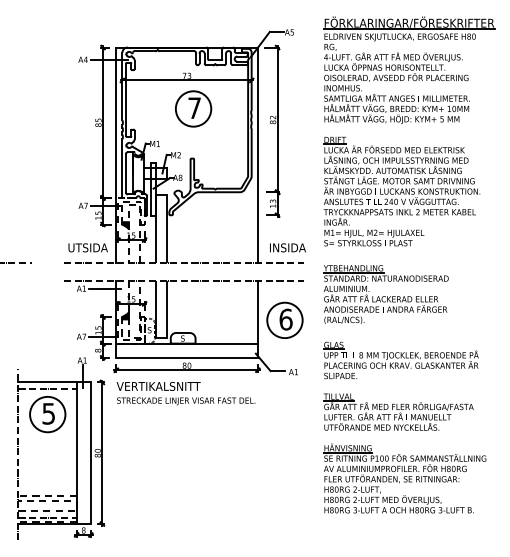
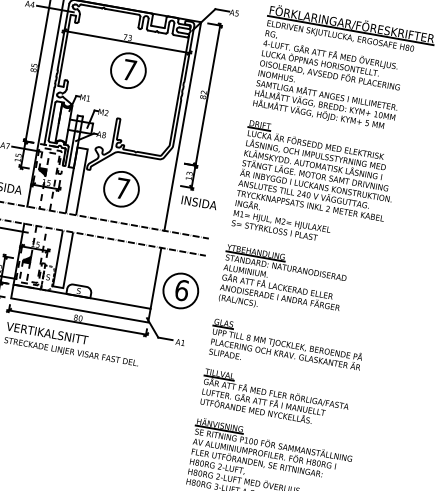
part: (207, 228) -> (121, 188), added
text: (287, 247) -> (198, 202), moved

